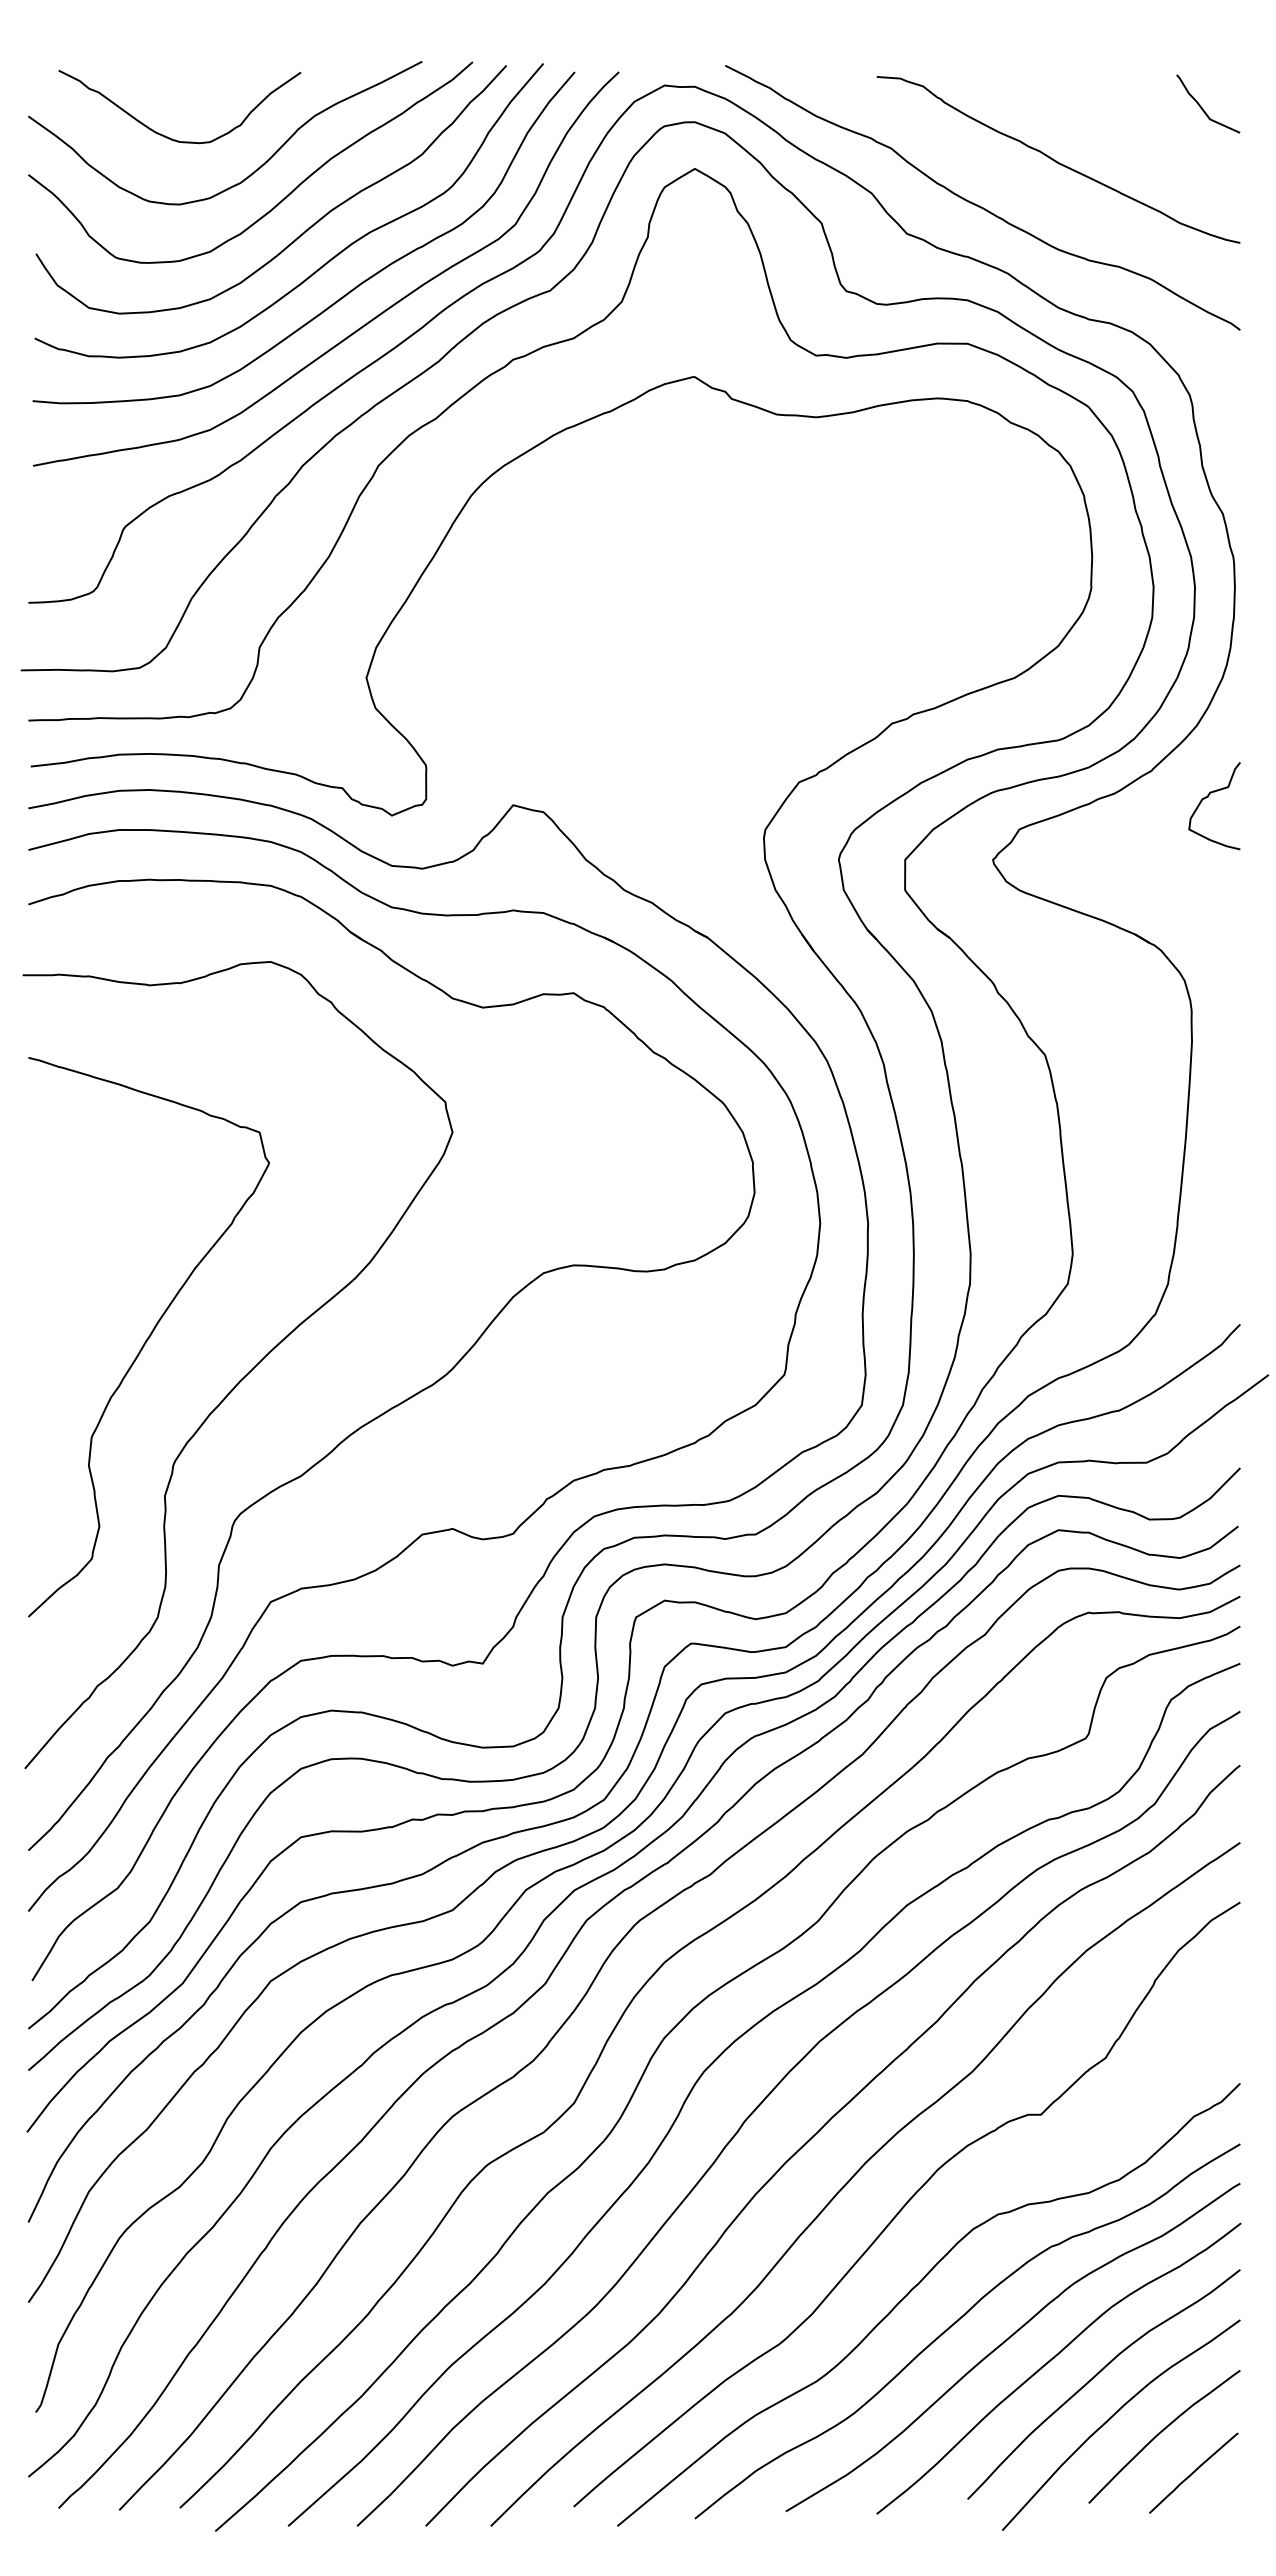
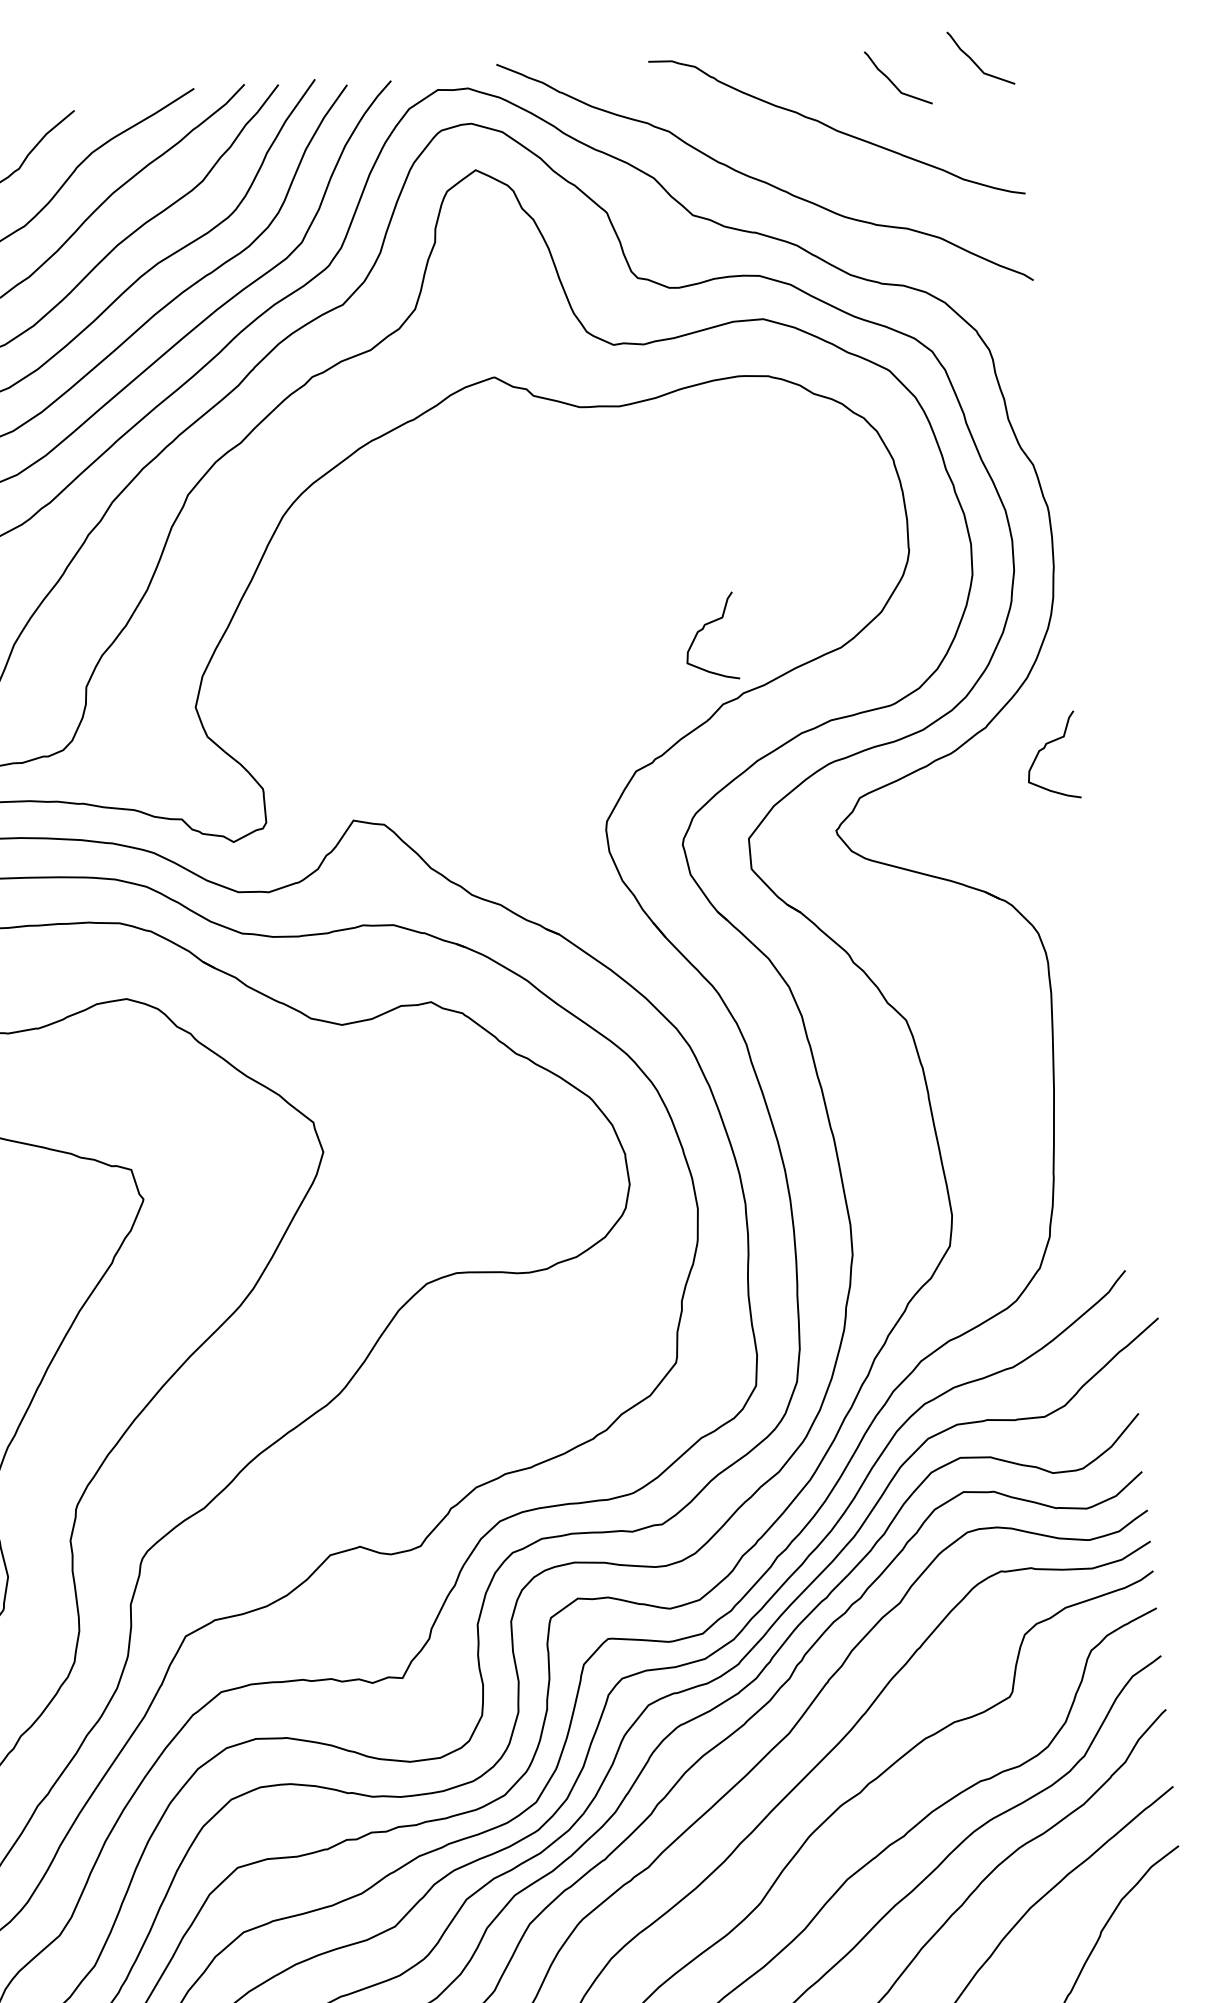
curve: (1119, 120) -> (893, 82), added
curve: (879, 647) -> (703, 629), added

